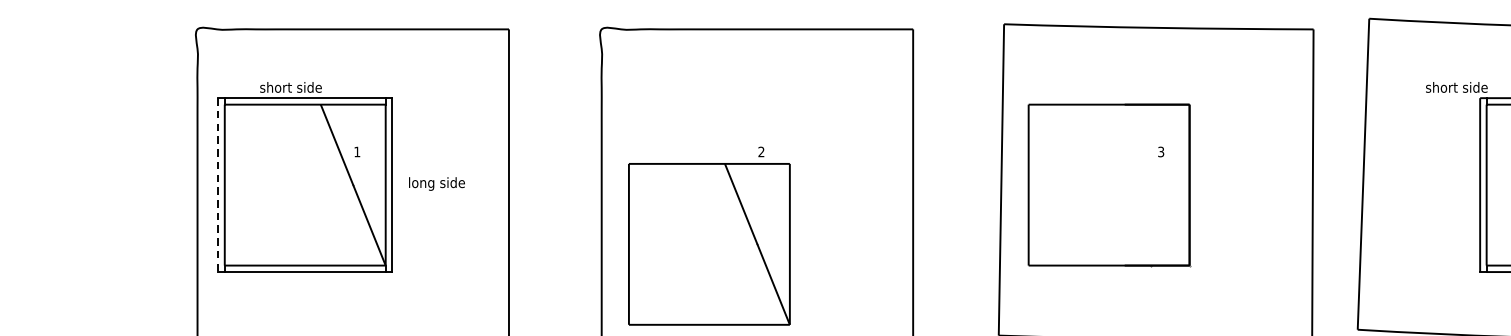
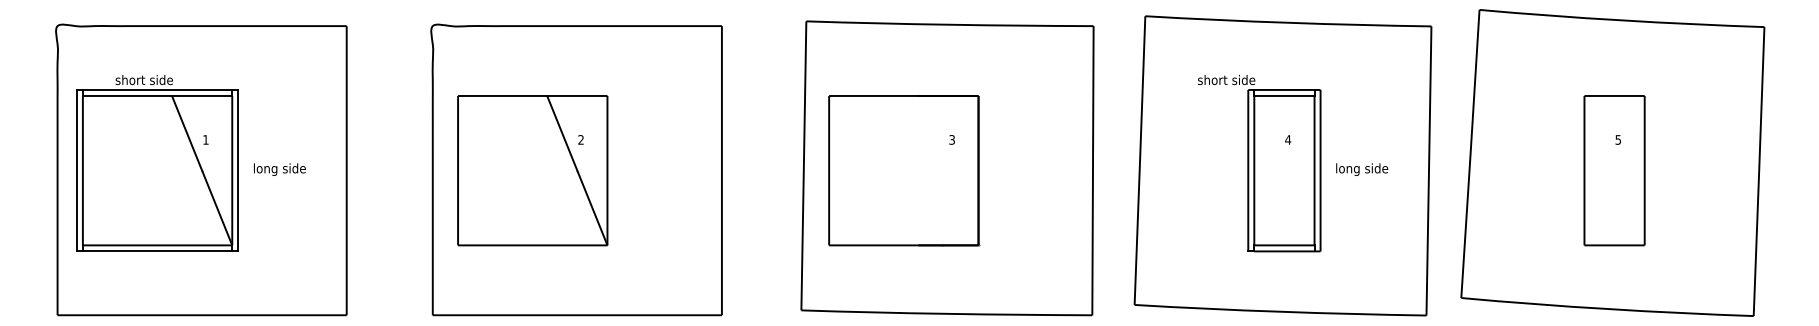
line: (217, 184) -> (76, 170), dashed -> solid
part: (709, 244) -> (532, 170), moved

